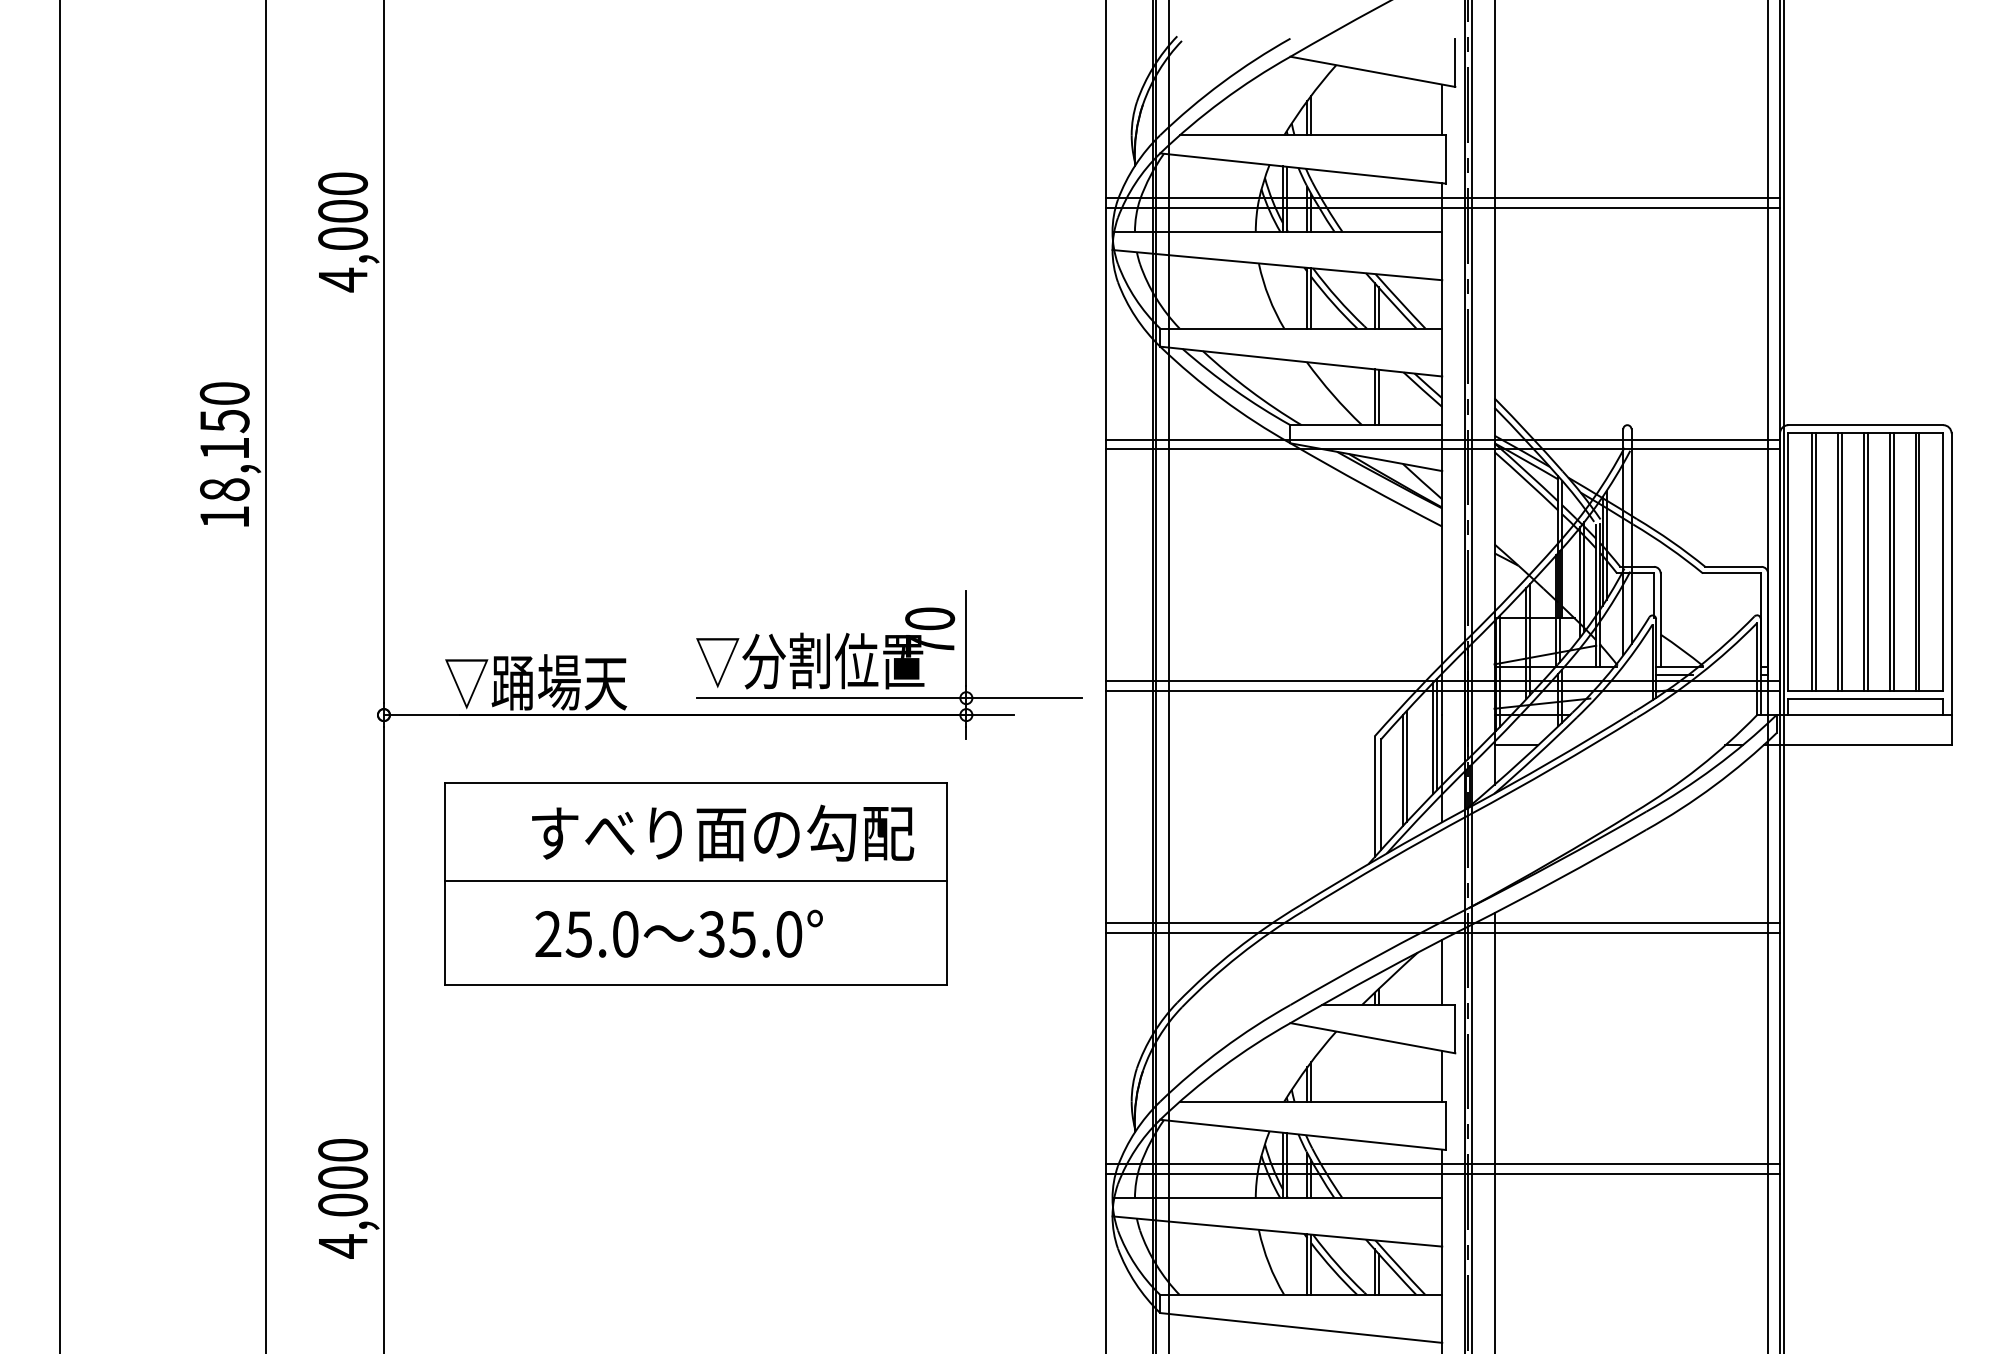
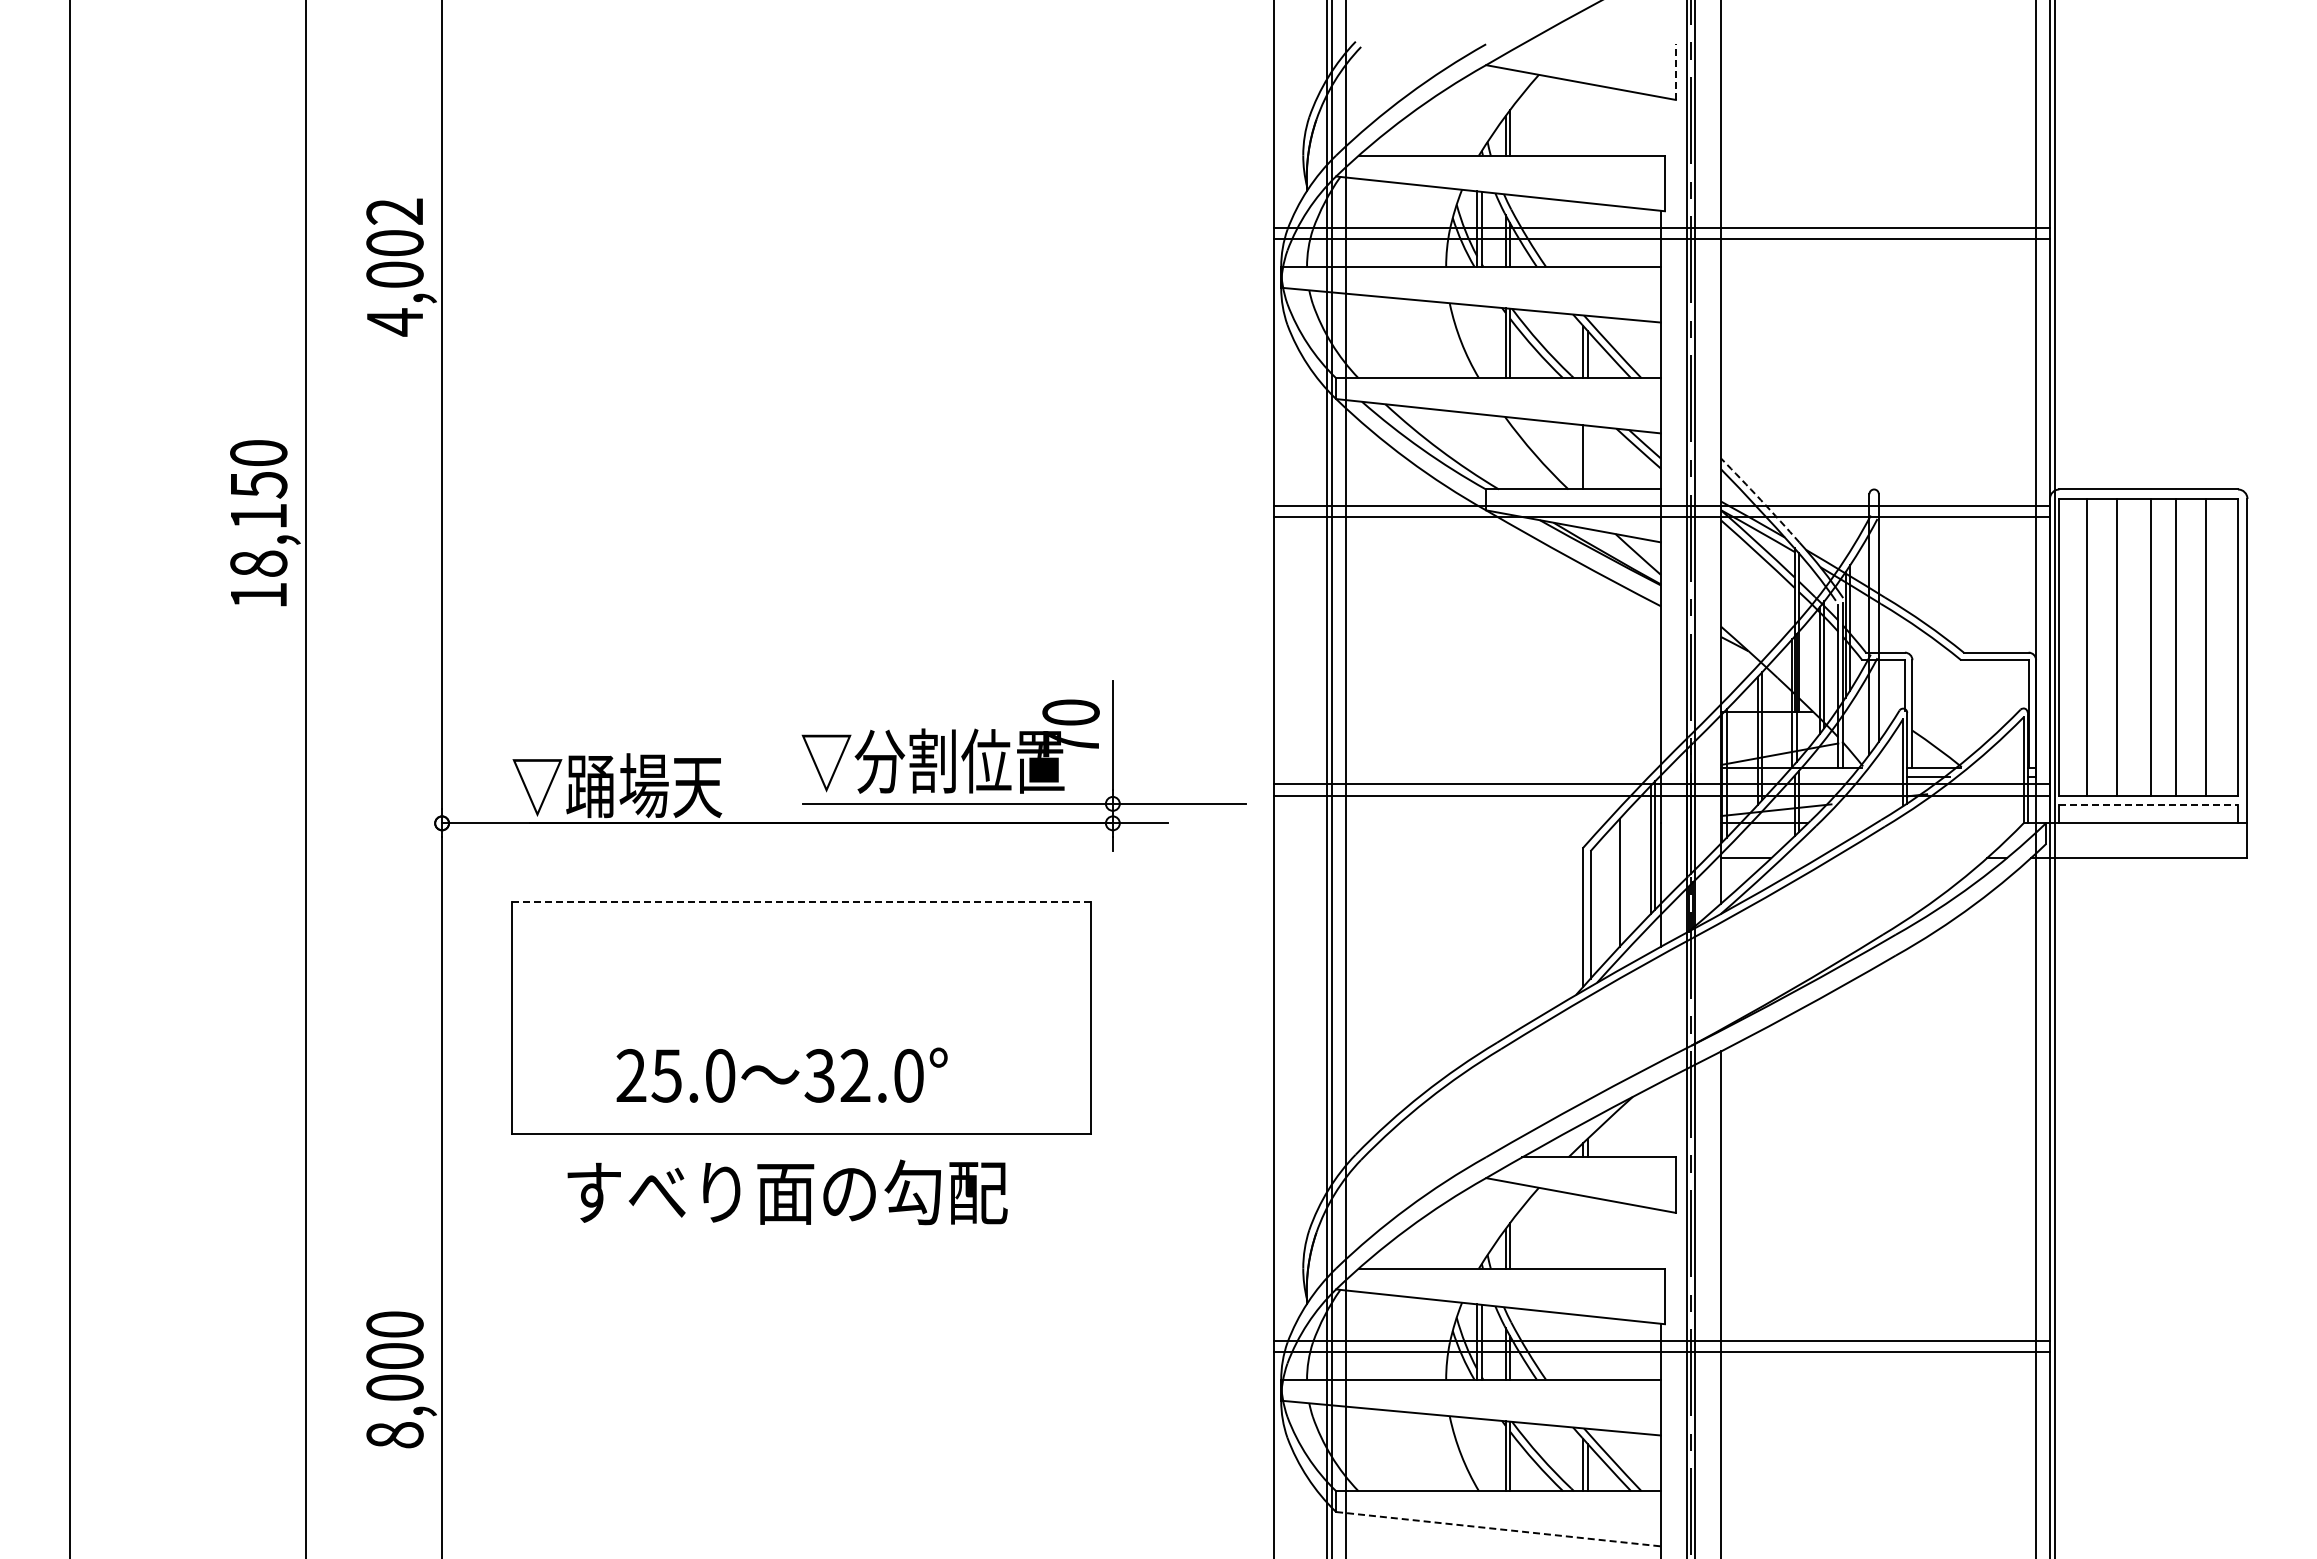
line: (1454, 63) -> (1675, 72), solid -> dashed
line: (1441, 110) -> (1660, 126), removed
text: (342, 183) -> (394, 211), 4,000 -> 4,002
line: (1378, 397) -> (1587, 457), removed
arc: (1528, 434) -> (1760, 500), solid -> dashed
line: (1816, 561) -> (2091, 646), removed
line: (1842, 561) -> (2121, 646), removed
line: (1863, 561) -> (2146, 646), removed
line: (1893, 561) -> (2180, 646), removed
line: (1919, 561) -> (2210, 646), removed
line: (1866, 699) -> (2149, 805), solid -> dashed
line: (1402, 770) -> (1615, 887), removed
line: (696, 783) -> (801, 902), solid -> dashed
text: (722, 833) -> (787, 1192), moved
line: (695, 881) -> (800, 1014), removed
line: (1442, 922) -> (1661, 1062), removed
line: (1442, 932) -> (1661, 1073), removed
text: (742, 934) -> (855, 1075), 35.0° -> 32.0°
line: (1441, 972) -> (1660, 1119), removed
line: (1441, 1076) -> (1660, 1239), removed
text: (342, 1246) -> (394, 1435), 4,000 -> 8,000
line: (1302, 1328) -> (1499, 1529), solid -> dashed

